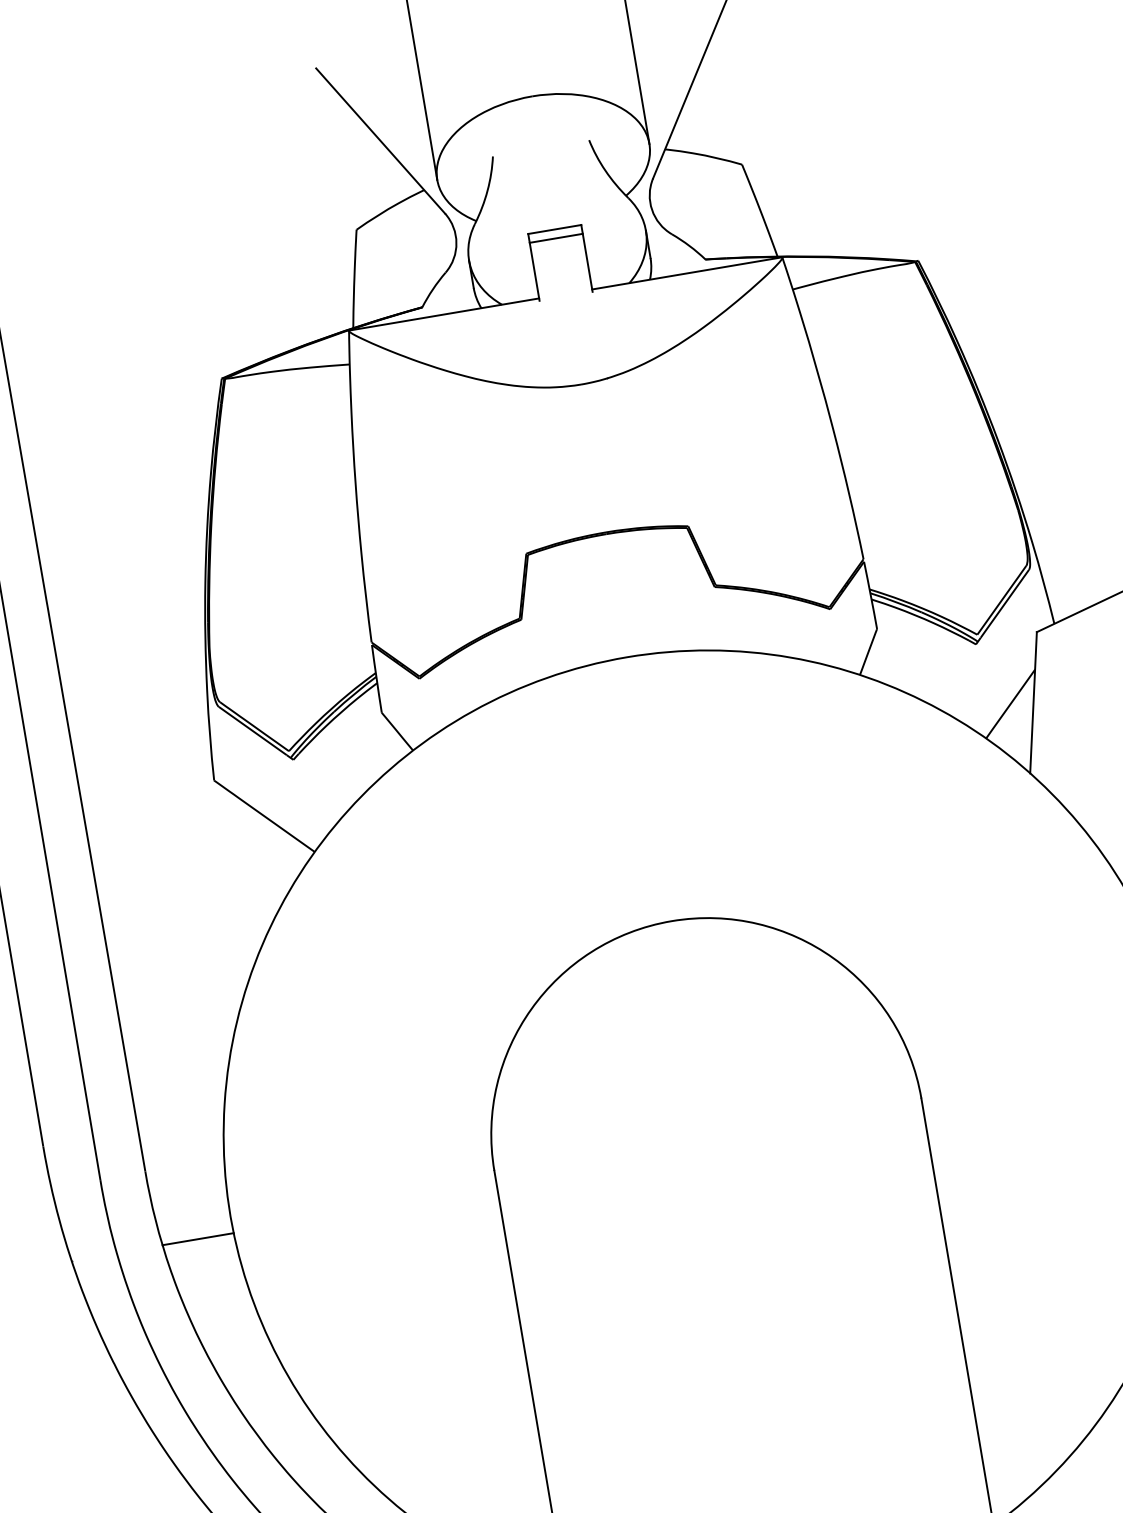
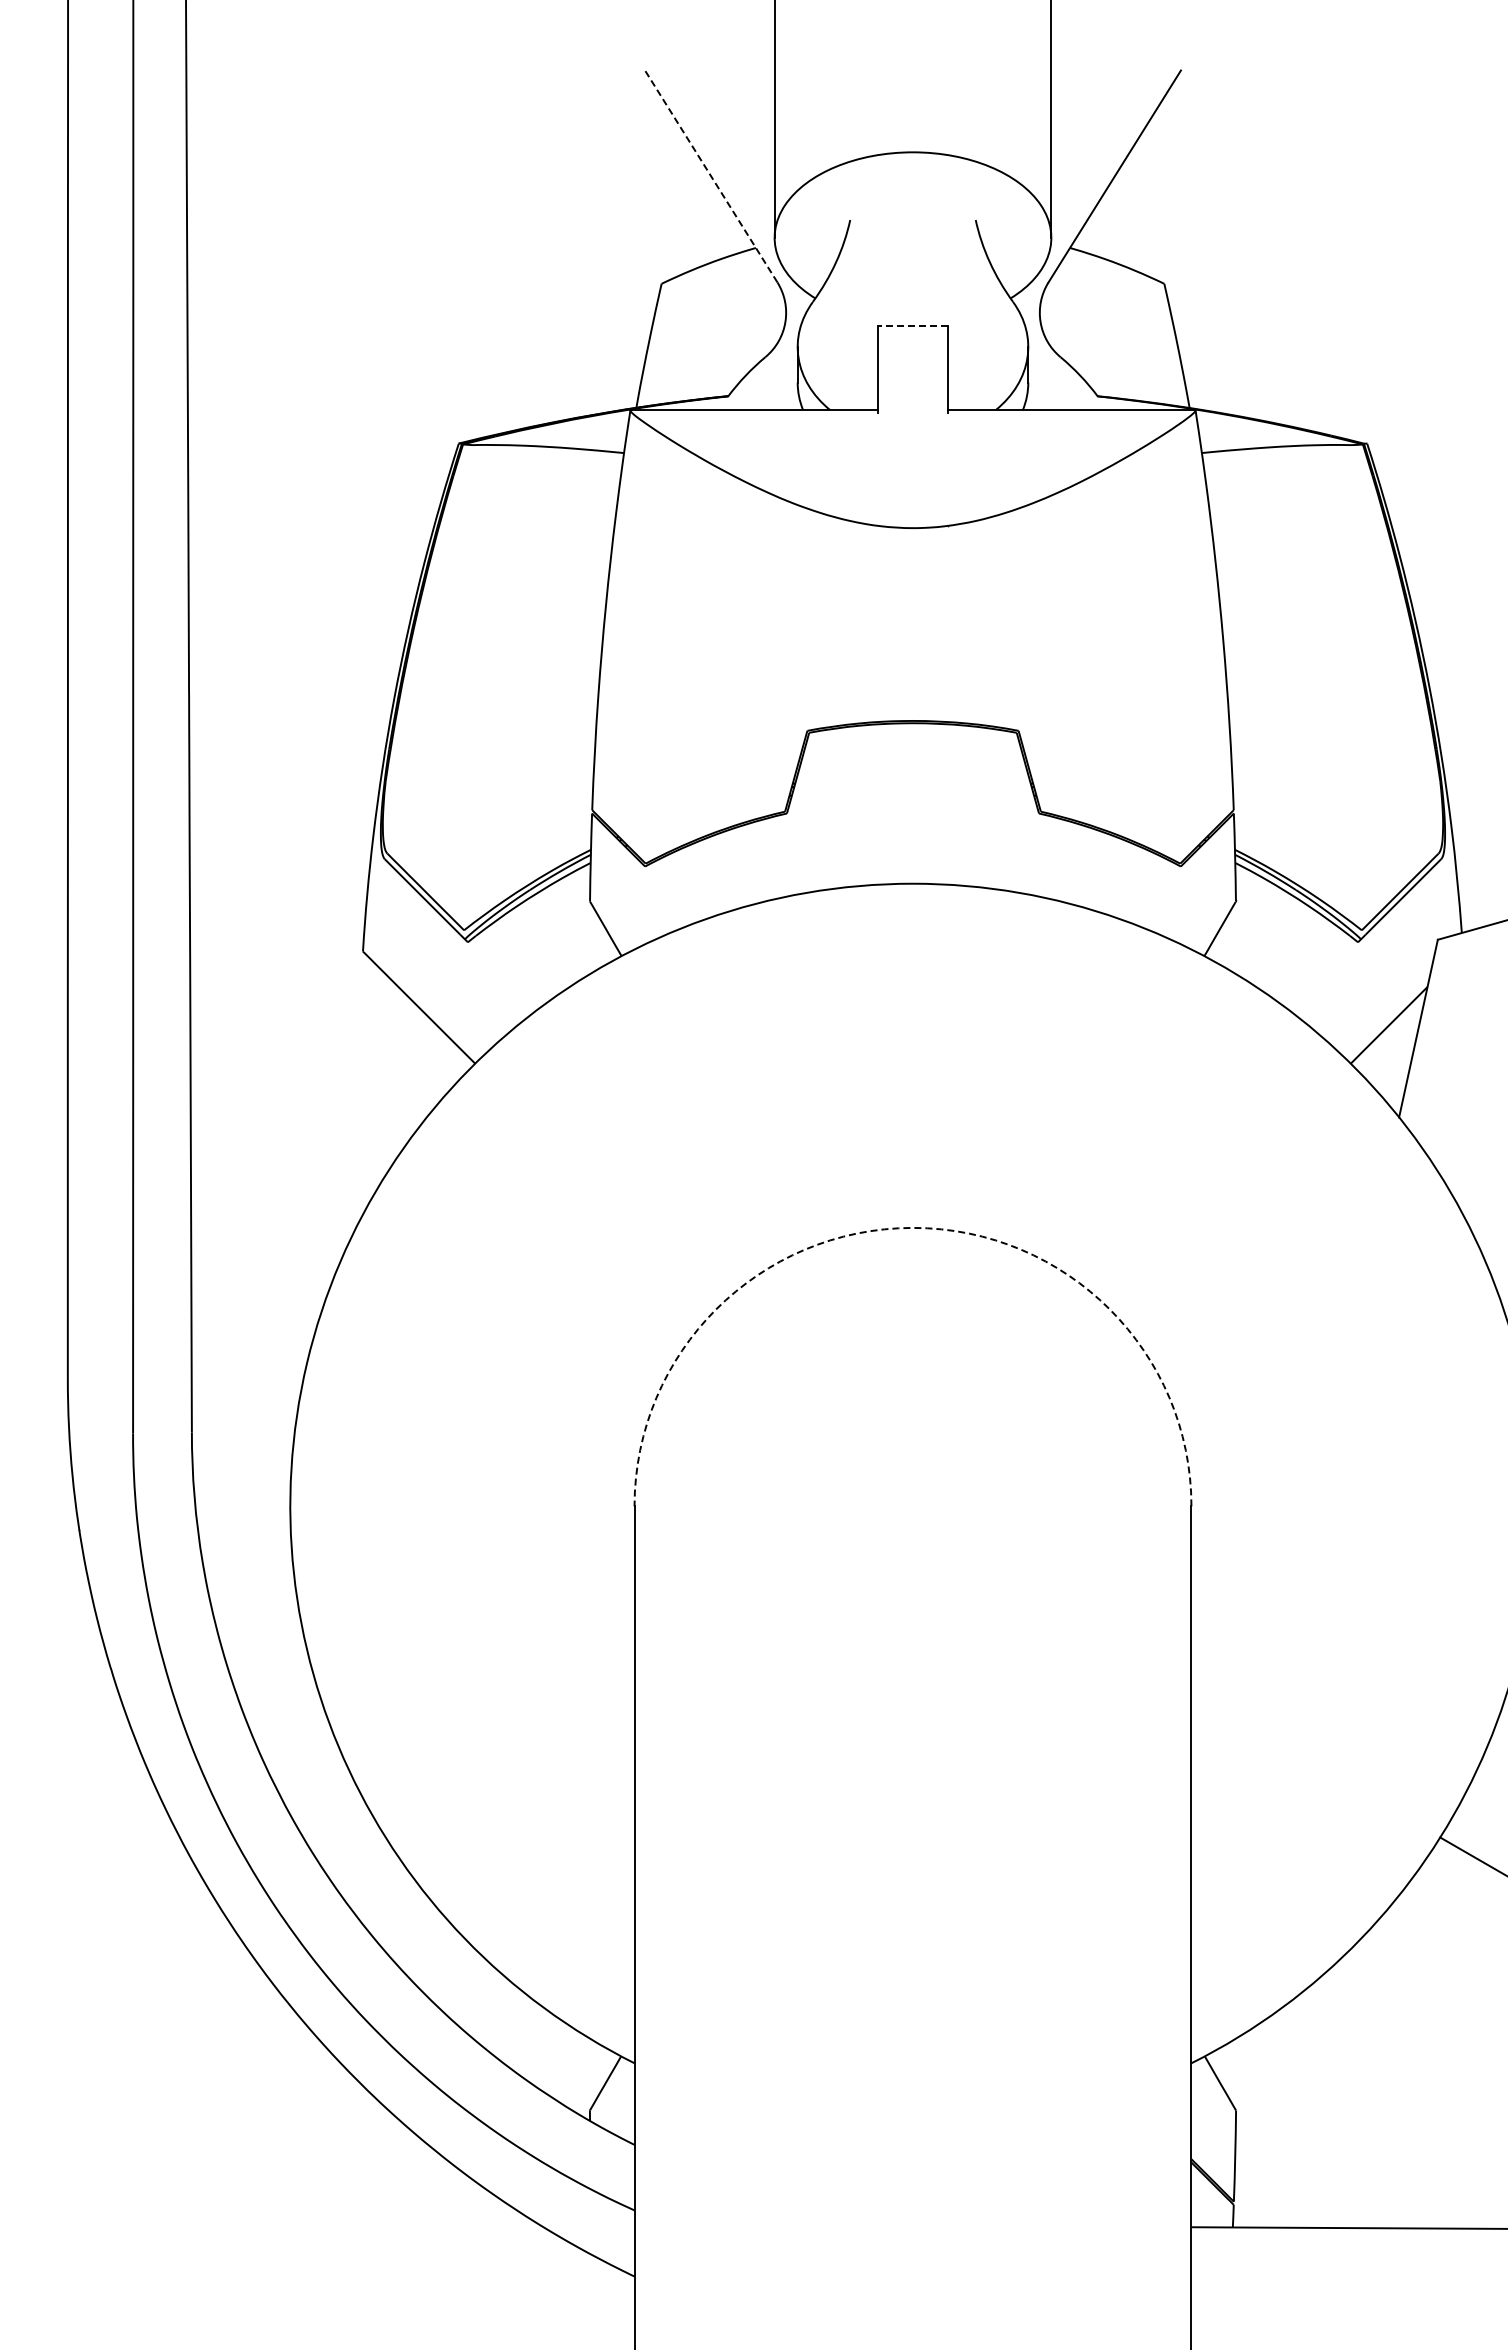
line: (380, 141) -> (711, 176), solid -> dashed
line: (554, 229) -> (912, 325), solid -> dashed
line: (555, 238) -> (912, 337), removed
arc: (671, 920) -> (912, 1227), solid -> dashed
line: (197, 1239) -> (243, 1529), removed

